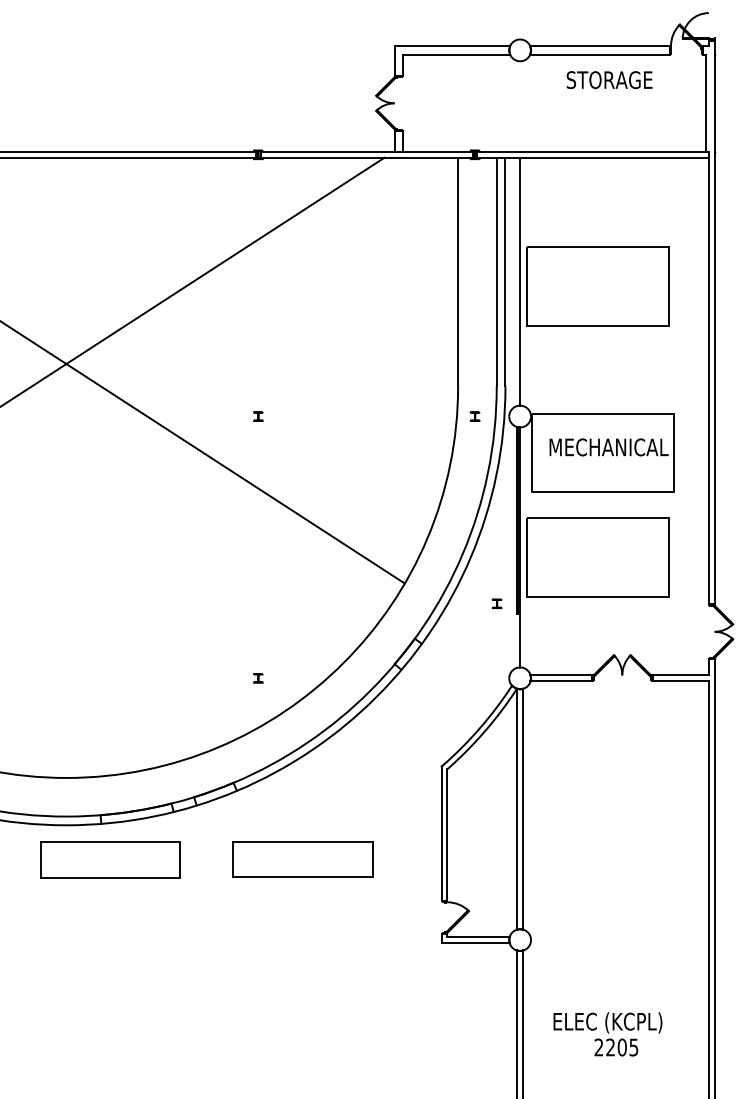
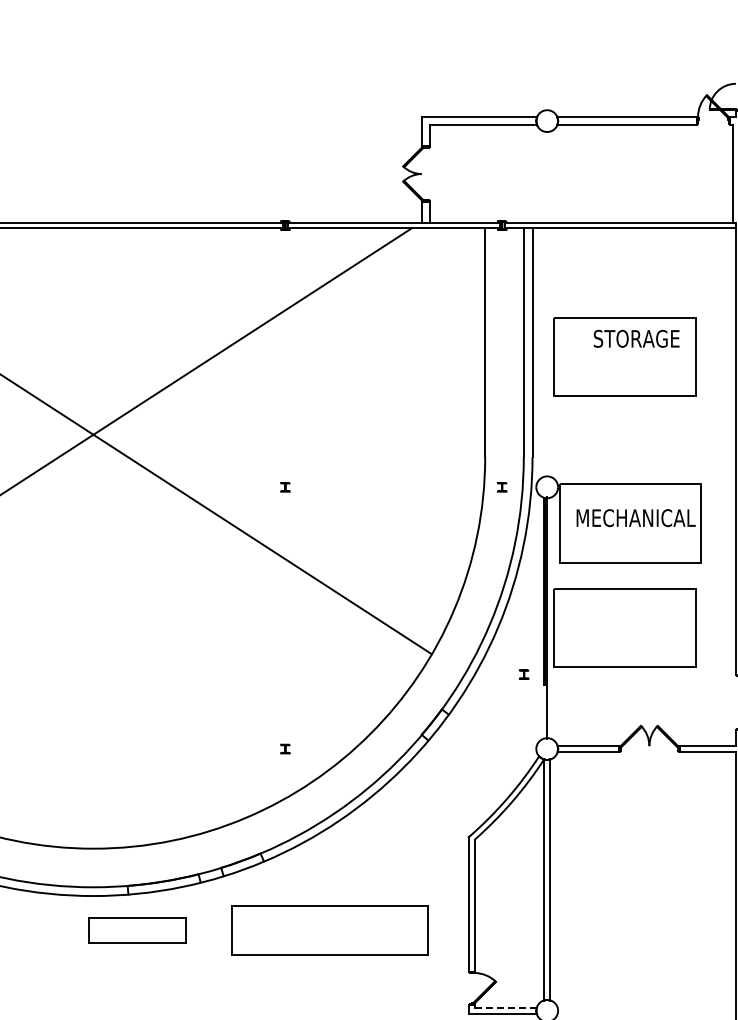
text: (609, 80) -> (636, 339), moved
line: (520, 281) -> (547, 352), removed
part: (110, 859) -> (137, 930), size x0.7
part: (302, 859) -> (329, 930), size x1.4
line: (478, 937) -> (505, 1008), solid -> dashed

